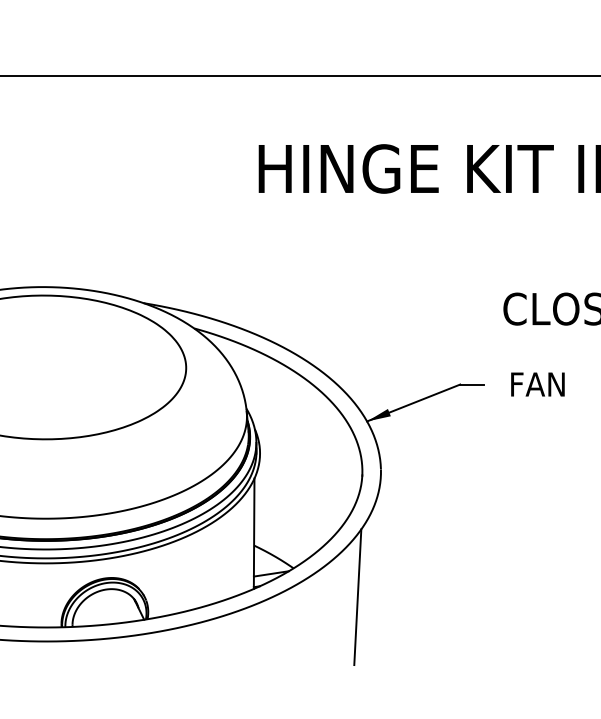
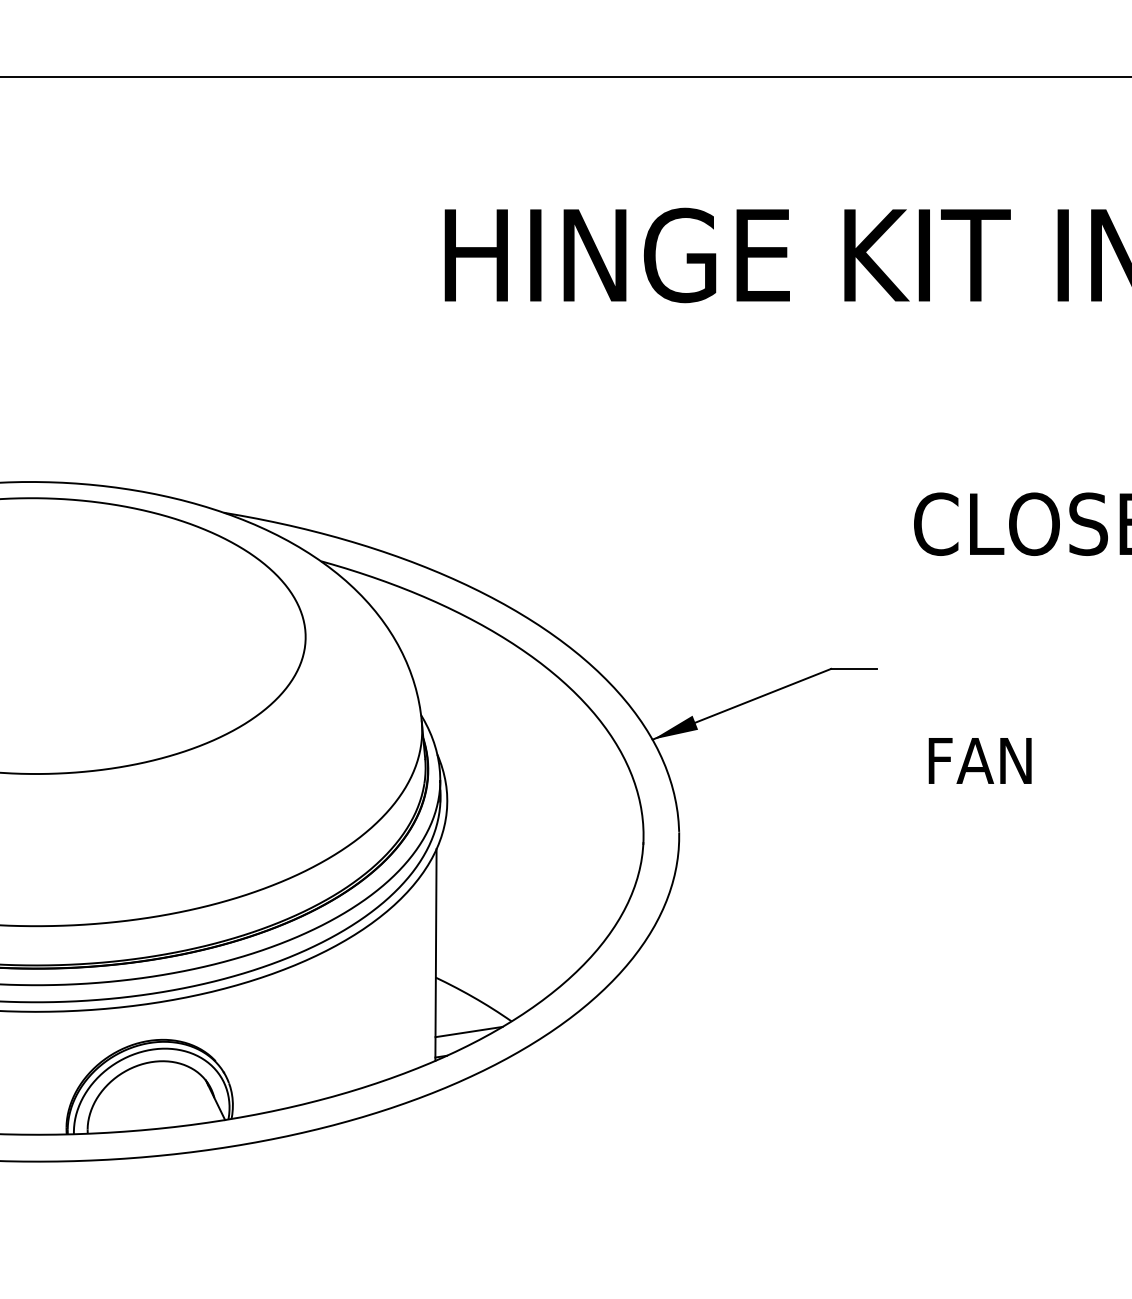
text: (537, 384) -> (979, 760), moved
line: (357, 597) -> (634, 1077), removed

